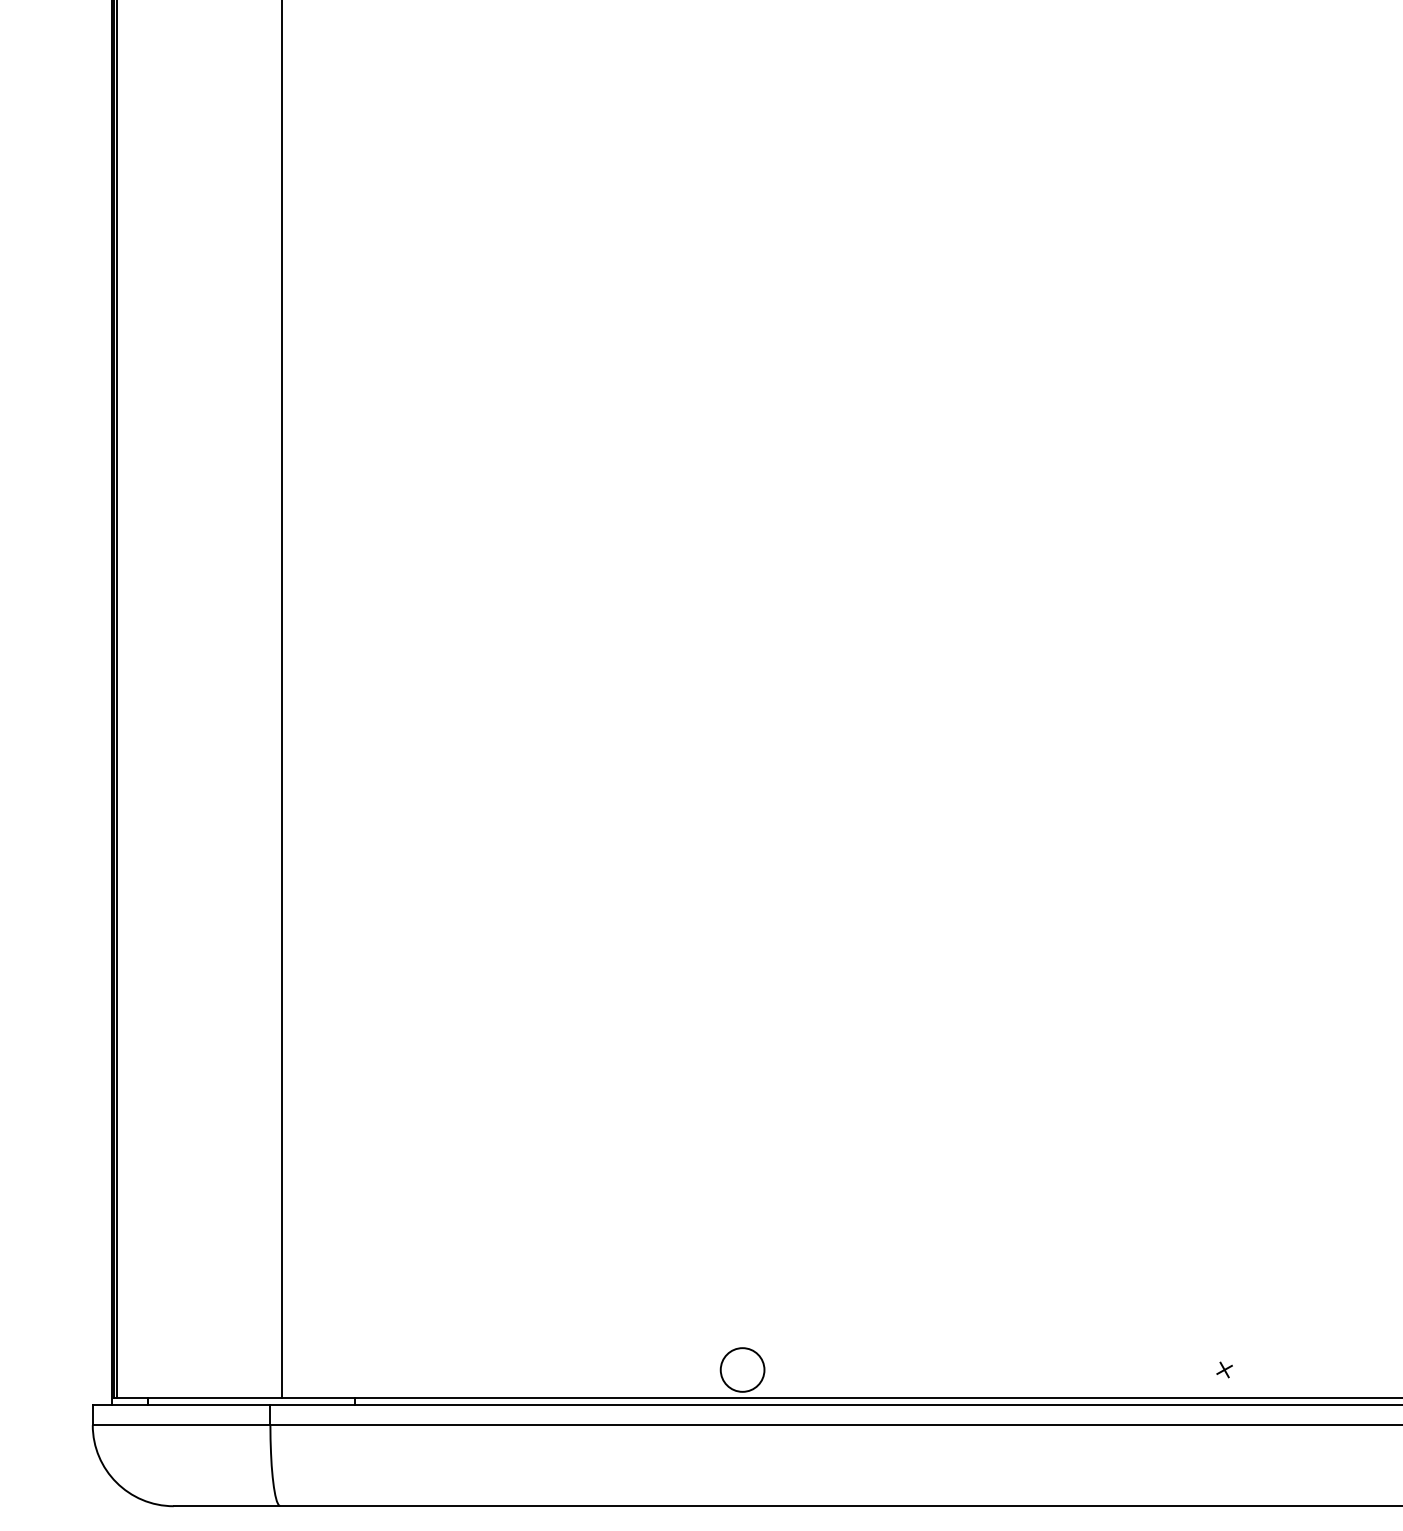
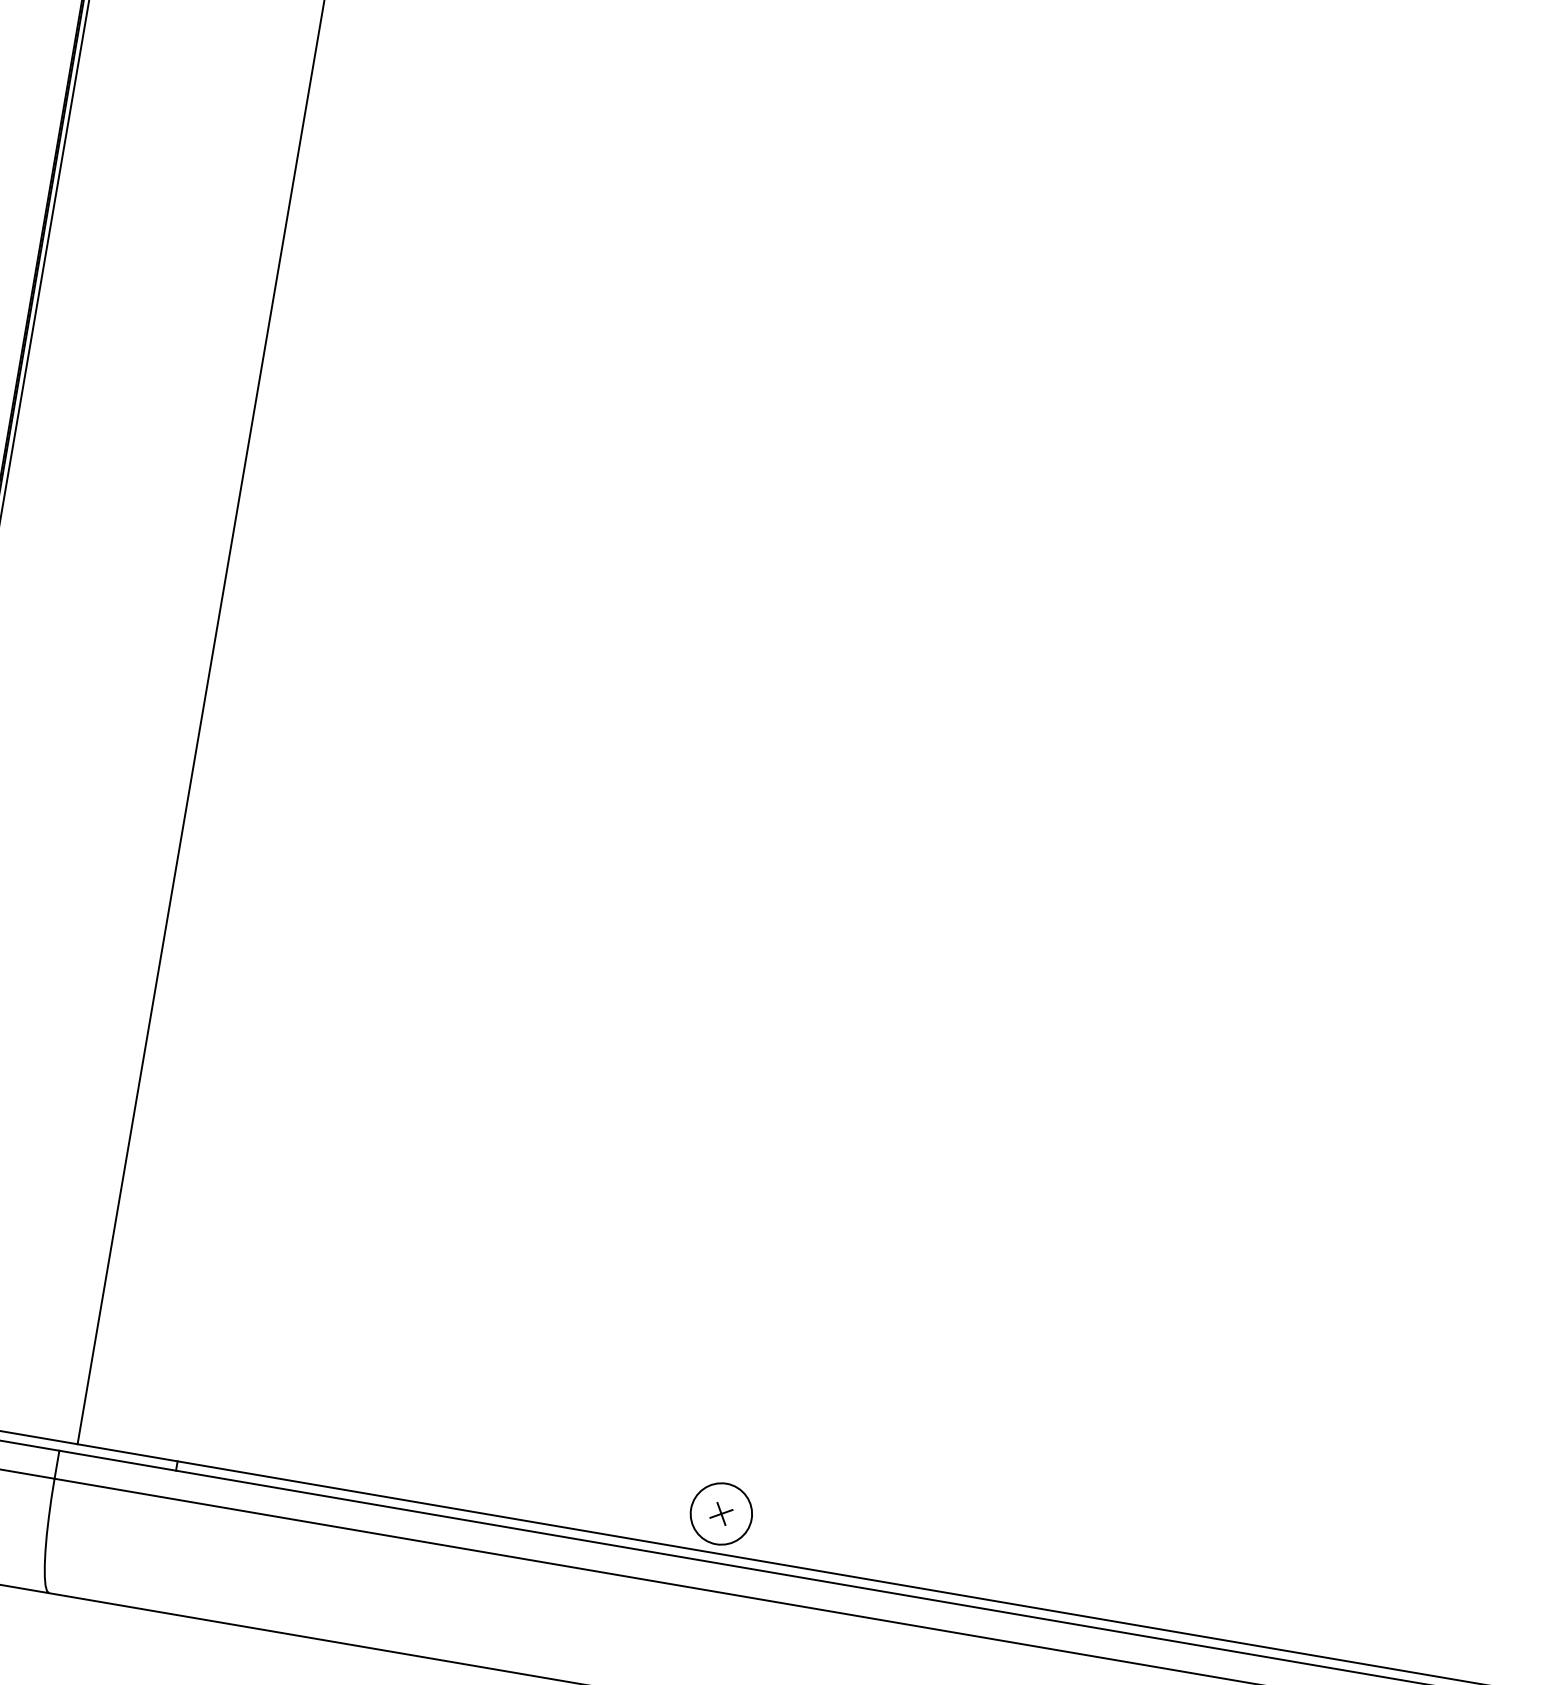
part: (1224, 1369) -> (721, 1513), moved

